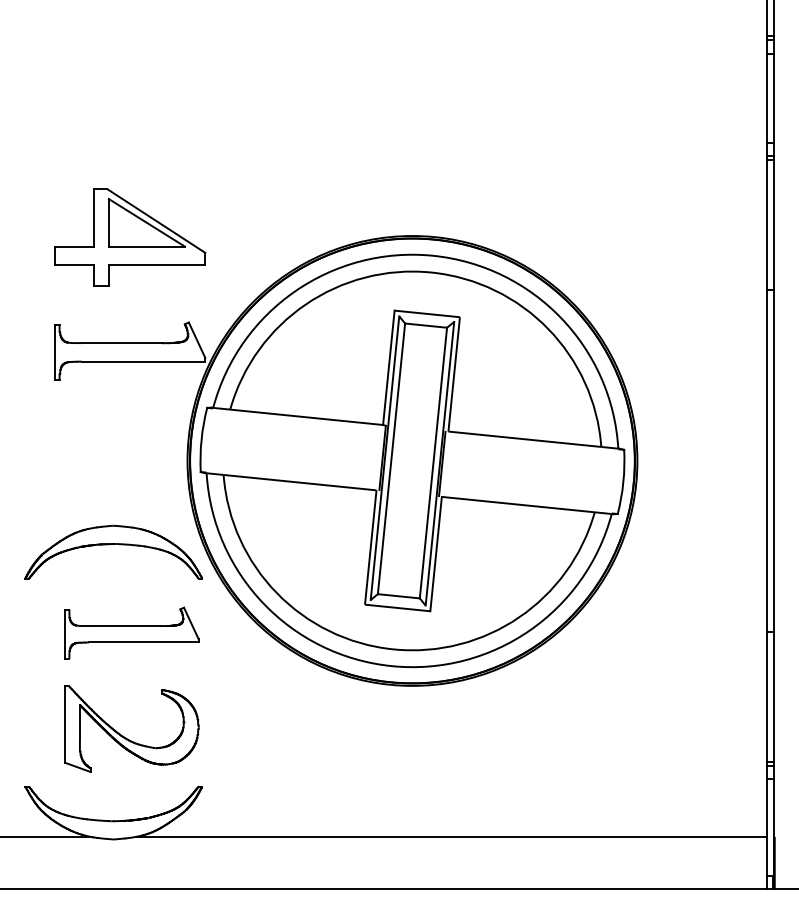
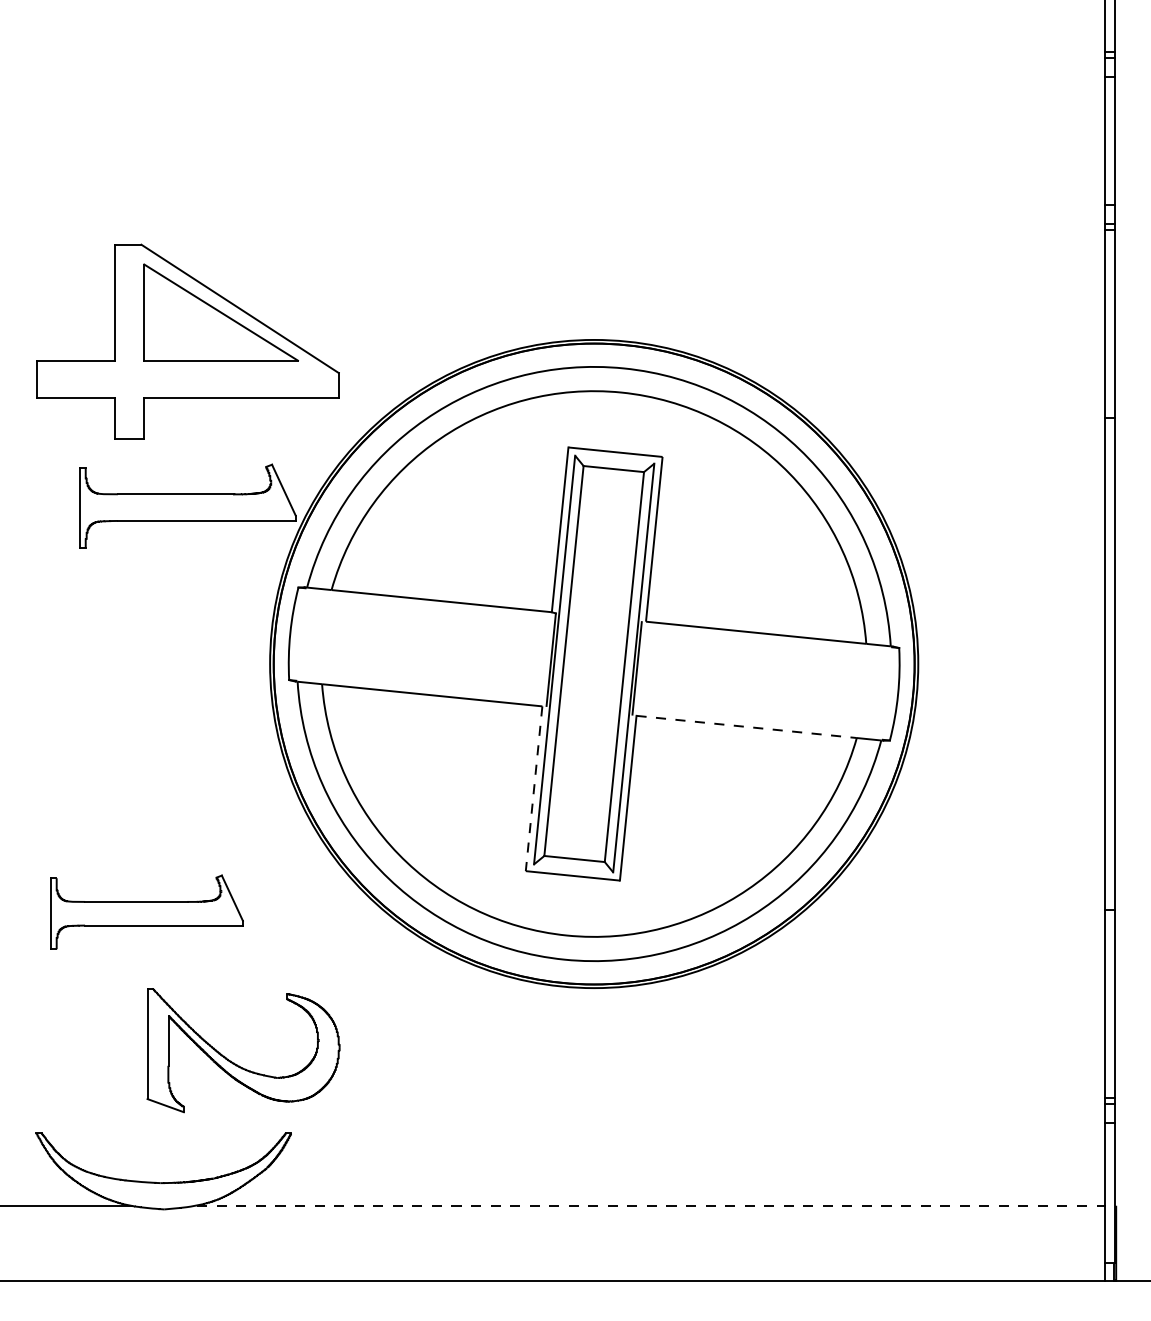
part: (130, 237) -> (187, 342), size x1.4
line: (517, 504) -> (745, 726), solid -> dashed
part: (113, 544) -> (163, 784), removed
line: (370, 547) -> (533, 788), solid -> dashed
part: (131, 632) -> (146, 911), moved
part: (126, 737) -> (235, 1062), moved
line: (452, 836) -> (651, 1205), solid -> dashed

